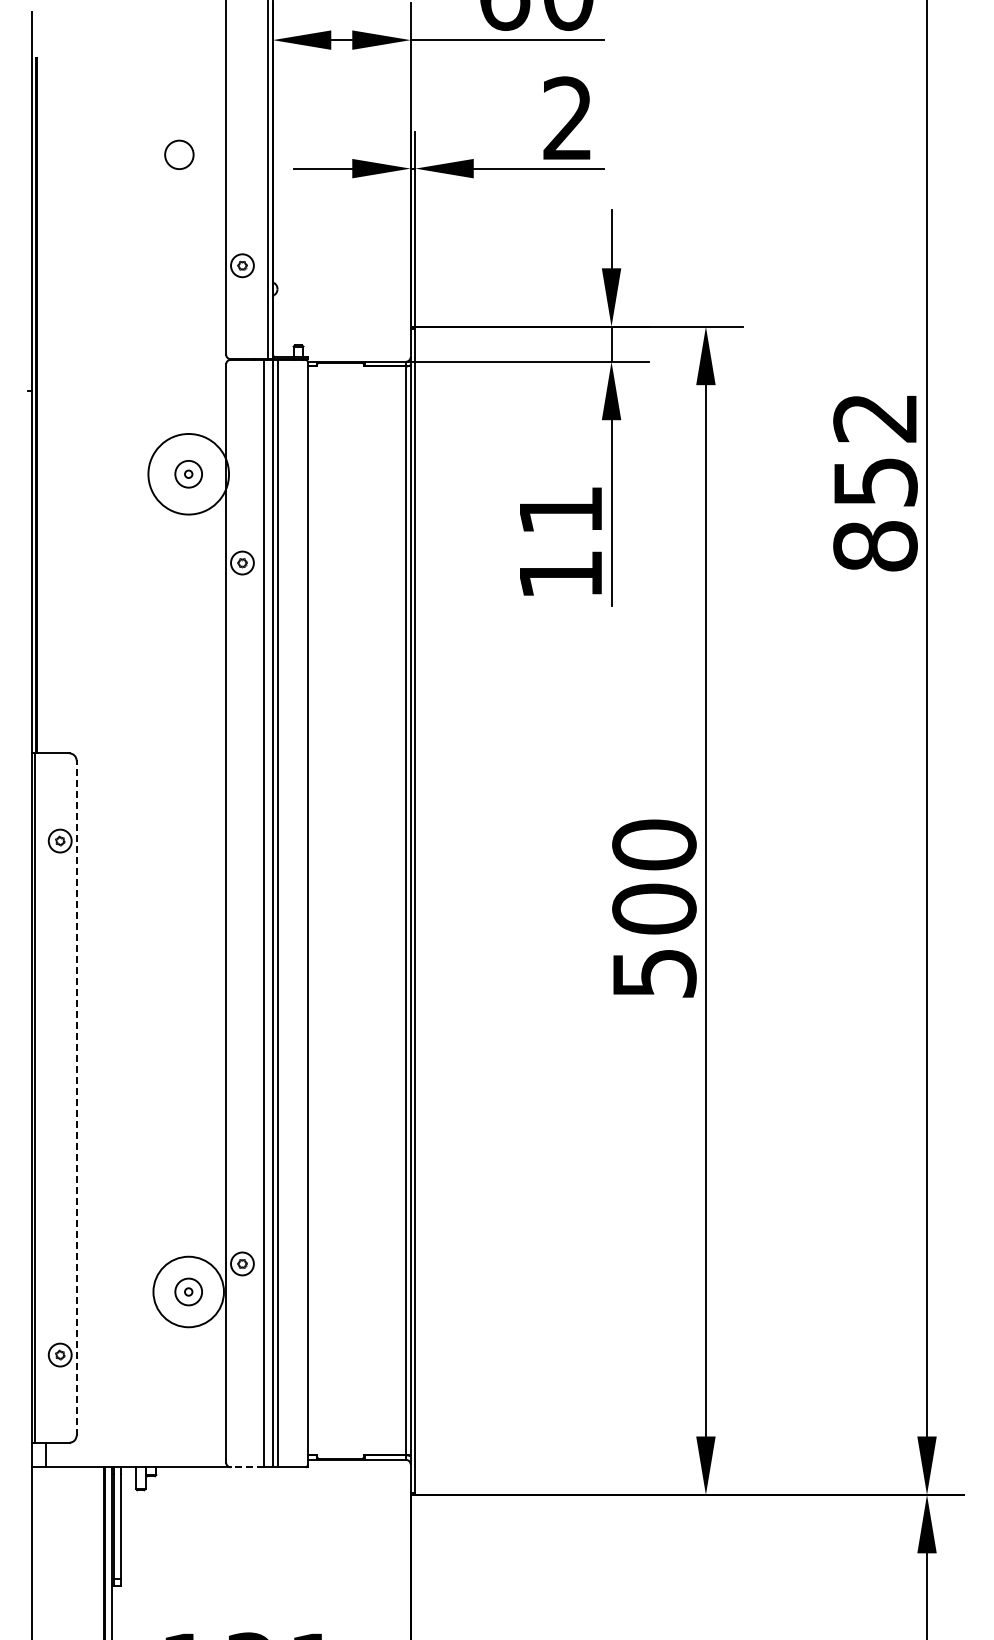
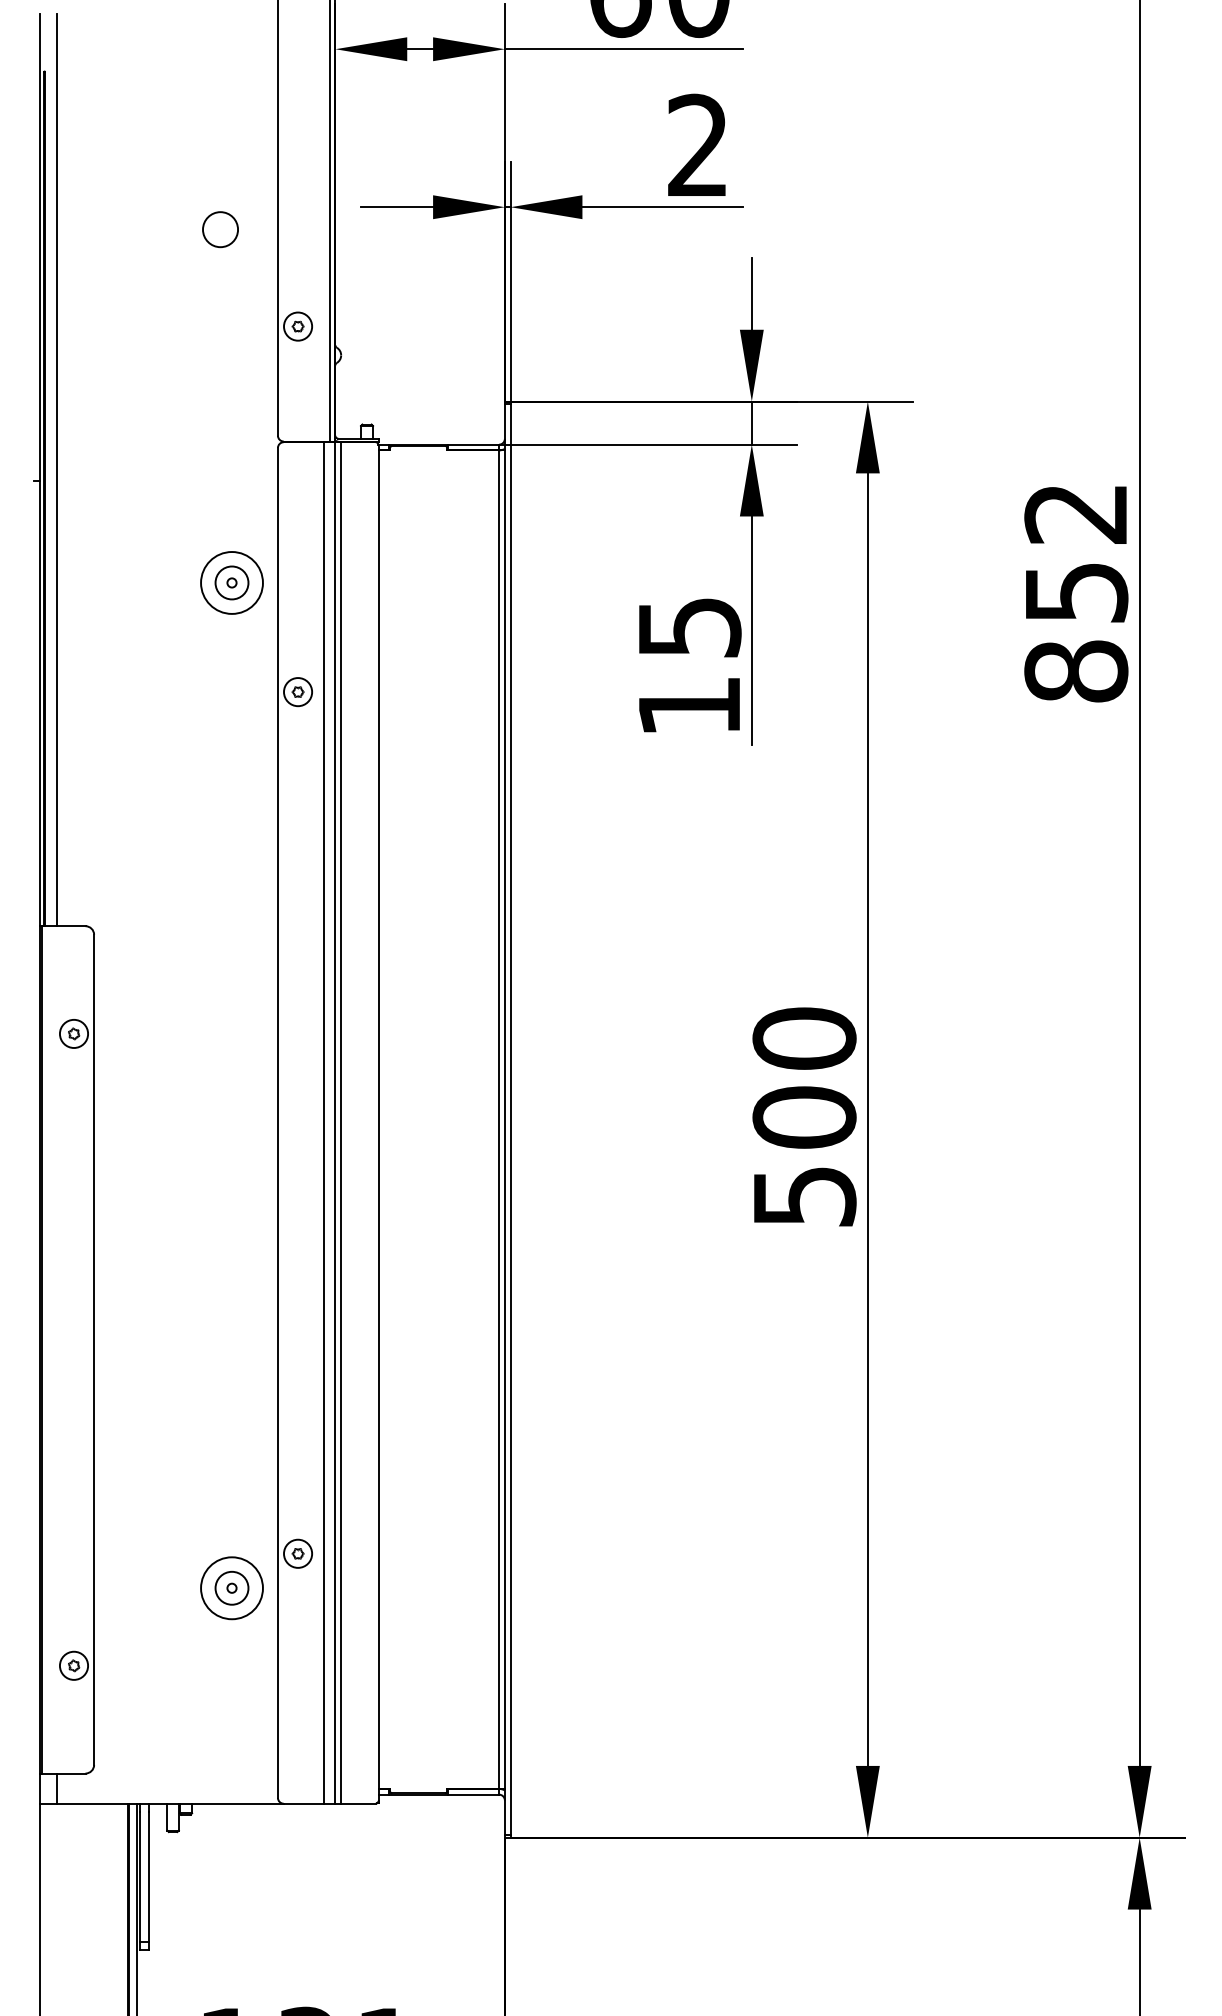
circle: (179, 154) -> (220, 229), moved
line: (46, 382) -> (57, 470), added
circle: (188, 474) -> (231, 583), size x0.62
text: (561, 510) -> (690, 627), 11 -> 15
line: (76, 1098) -> (94, 1350), dashed -> solid
circle: (188, 1291) -> (231, 1587), size x0.71
line: (246, 1467) -> (303, 1804), dashed -> solid

